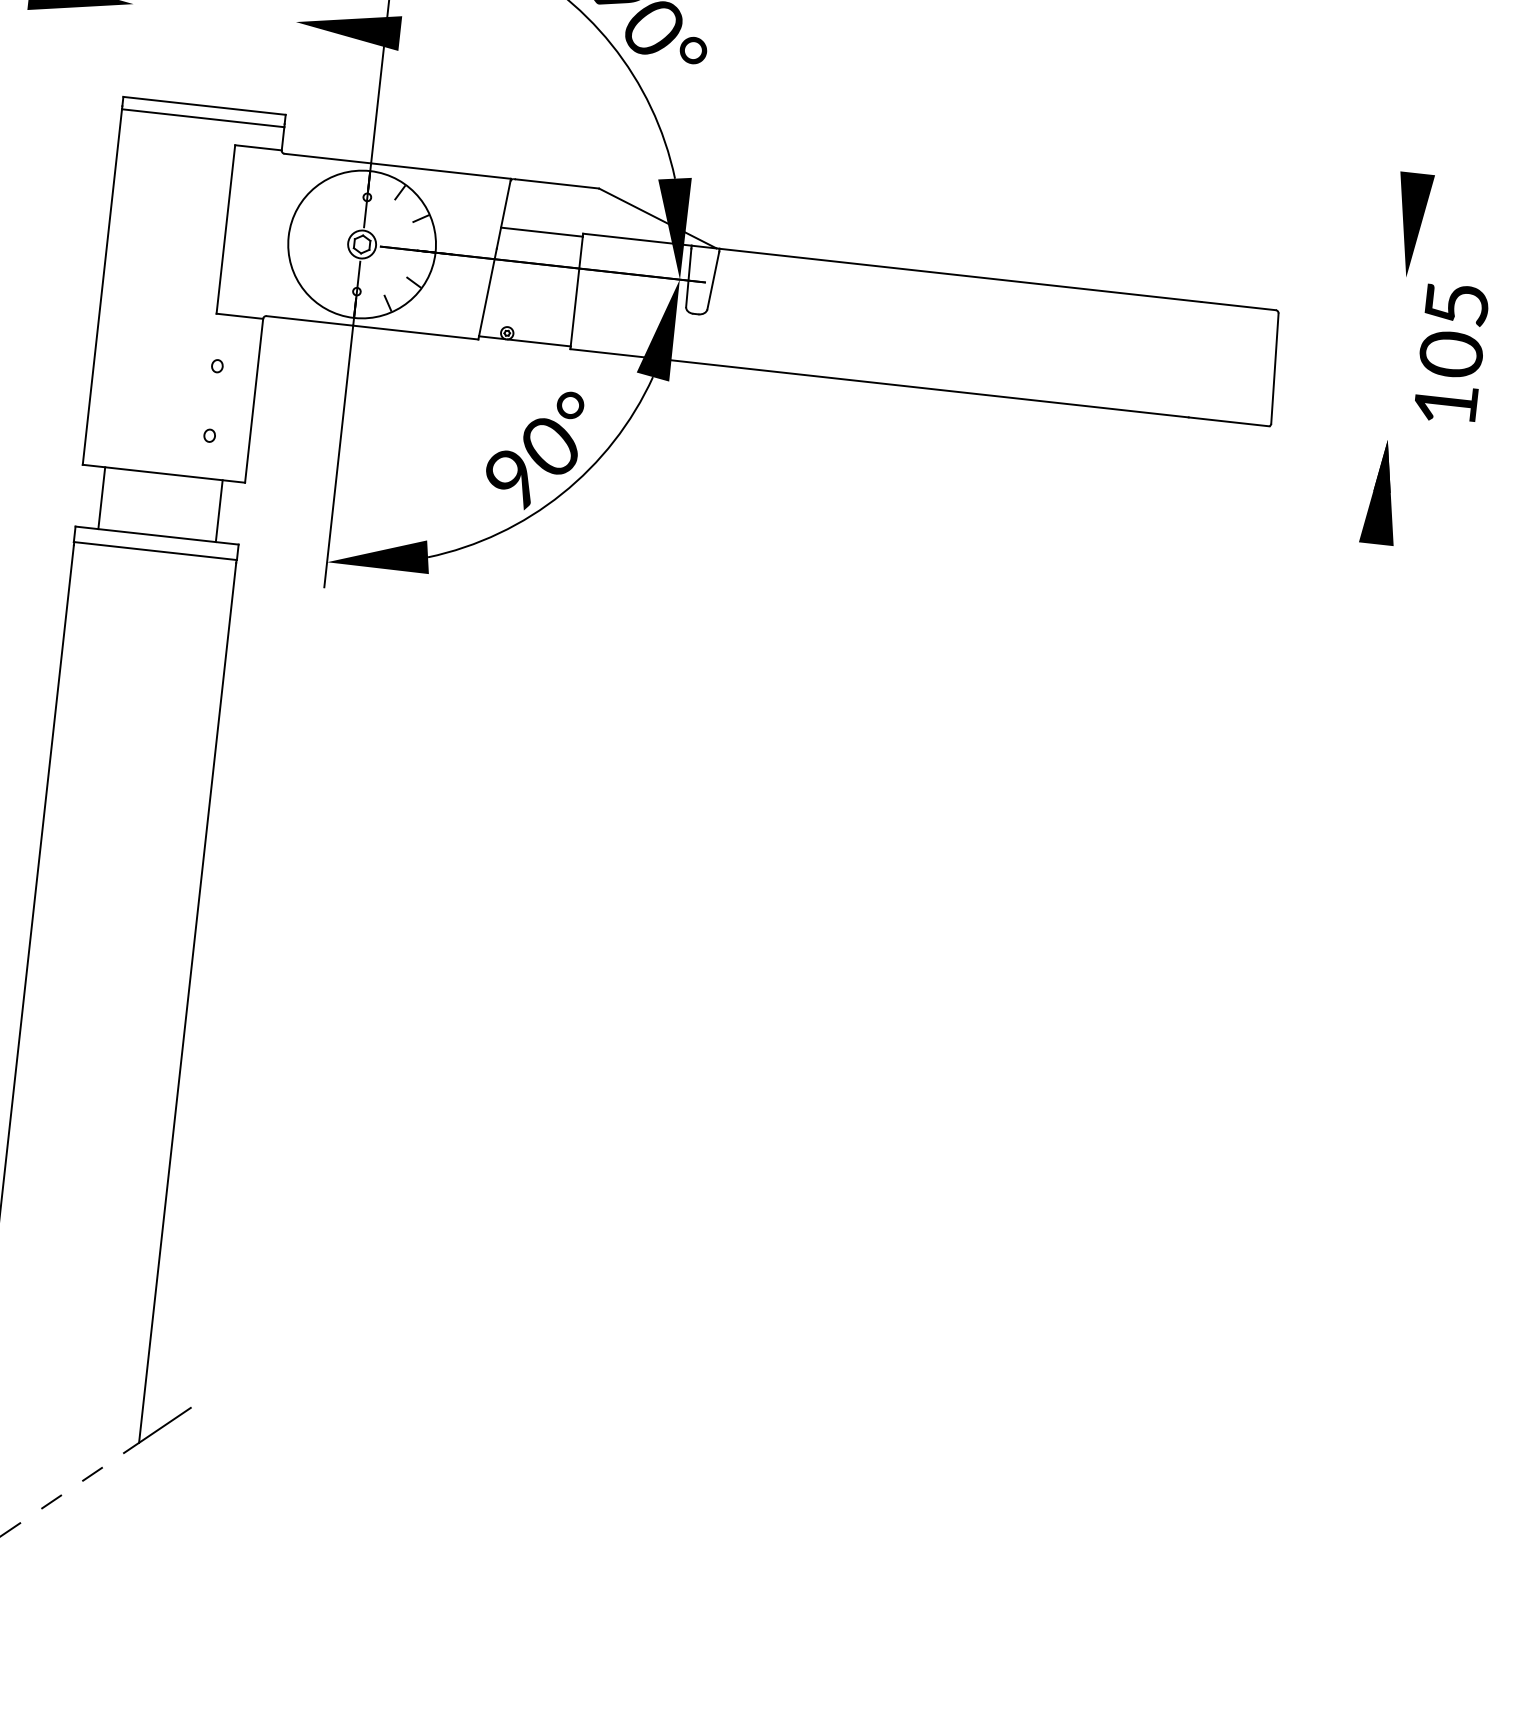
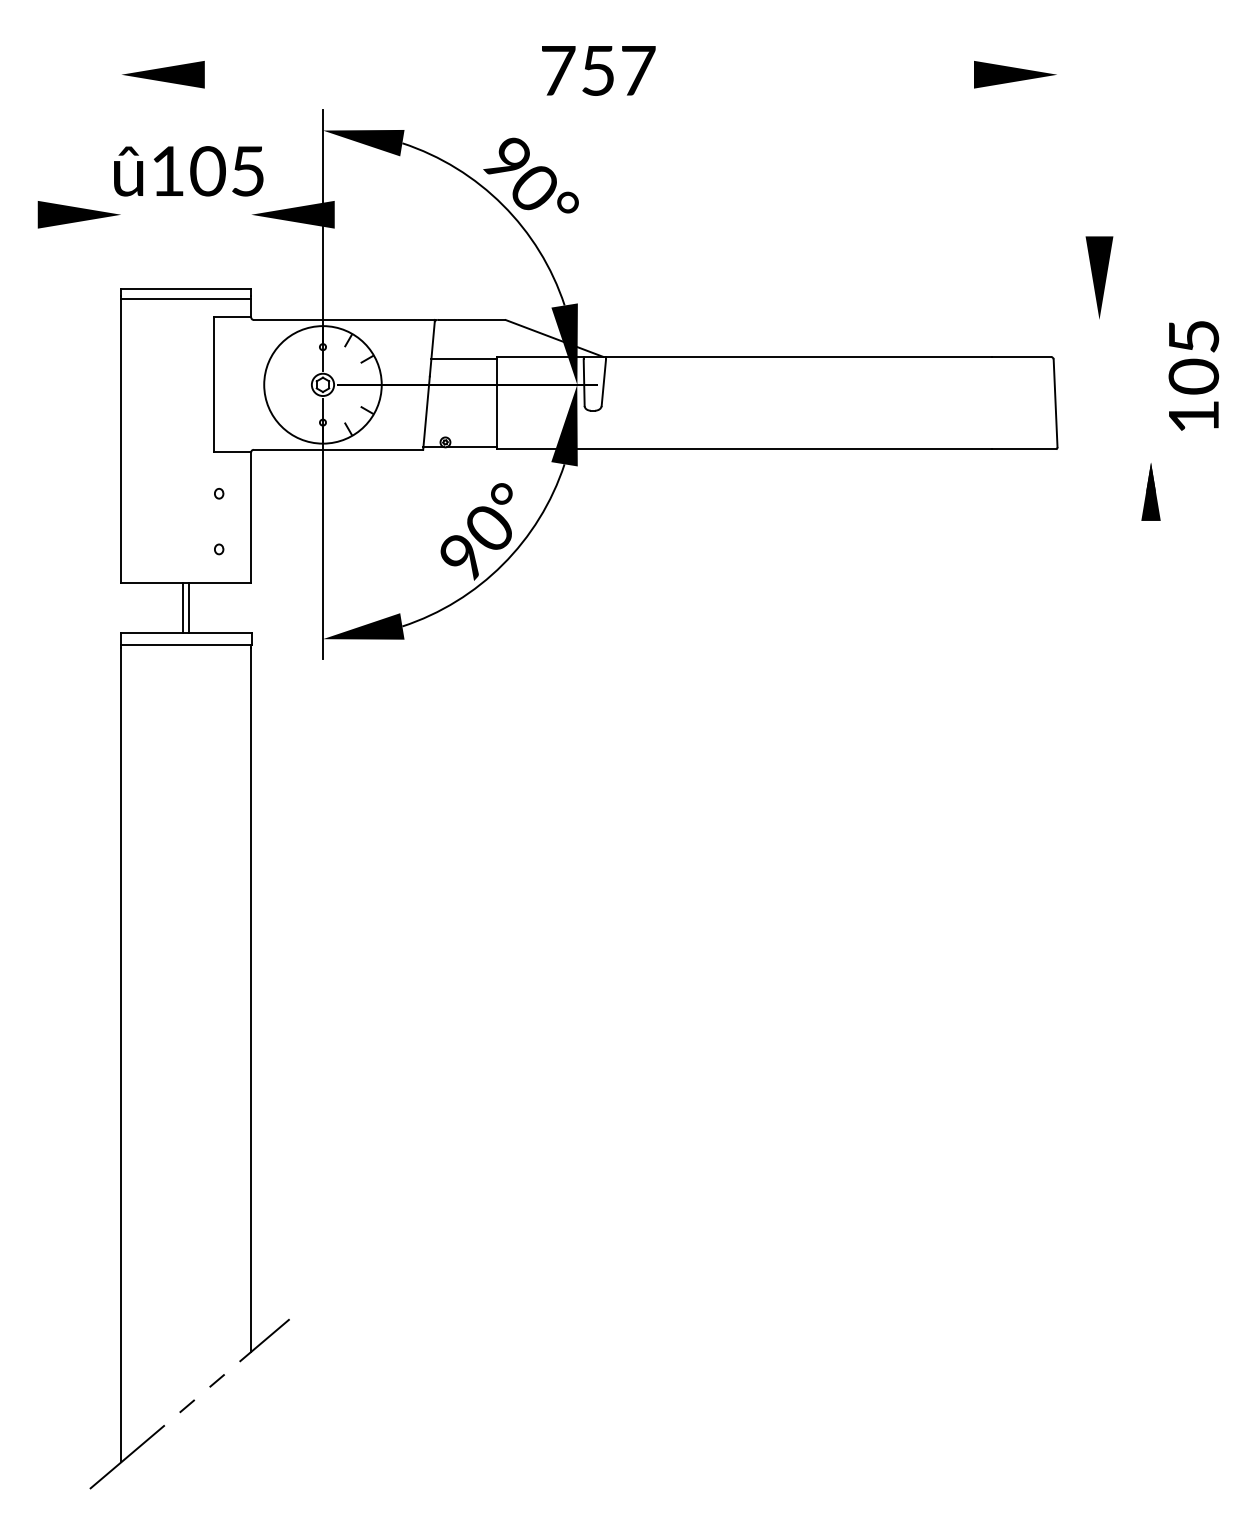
part: (1412, 224) -> (1099, 277), moved
part: (1381, 491) -> (1150, 491), size x0.7
line: (102, 497) -> (183, 607), moved
line: (219, 510) -> (189, 607), moved

